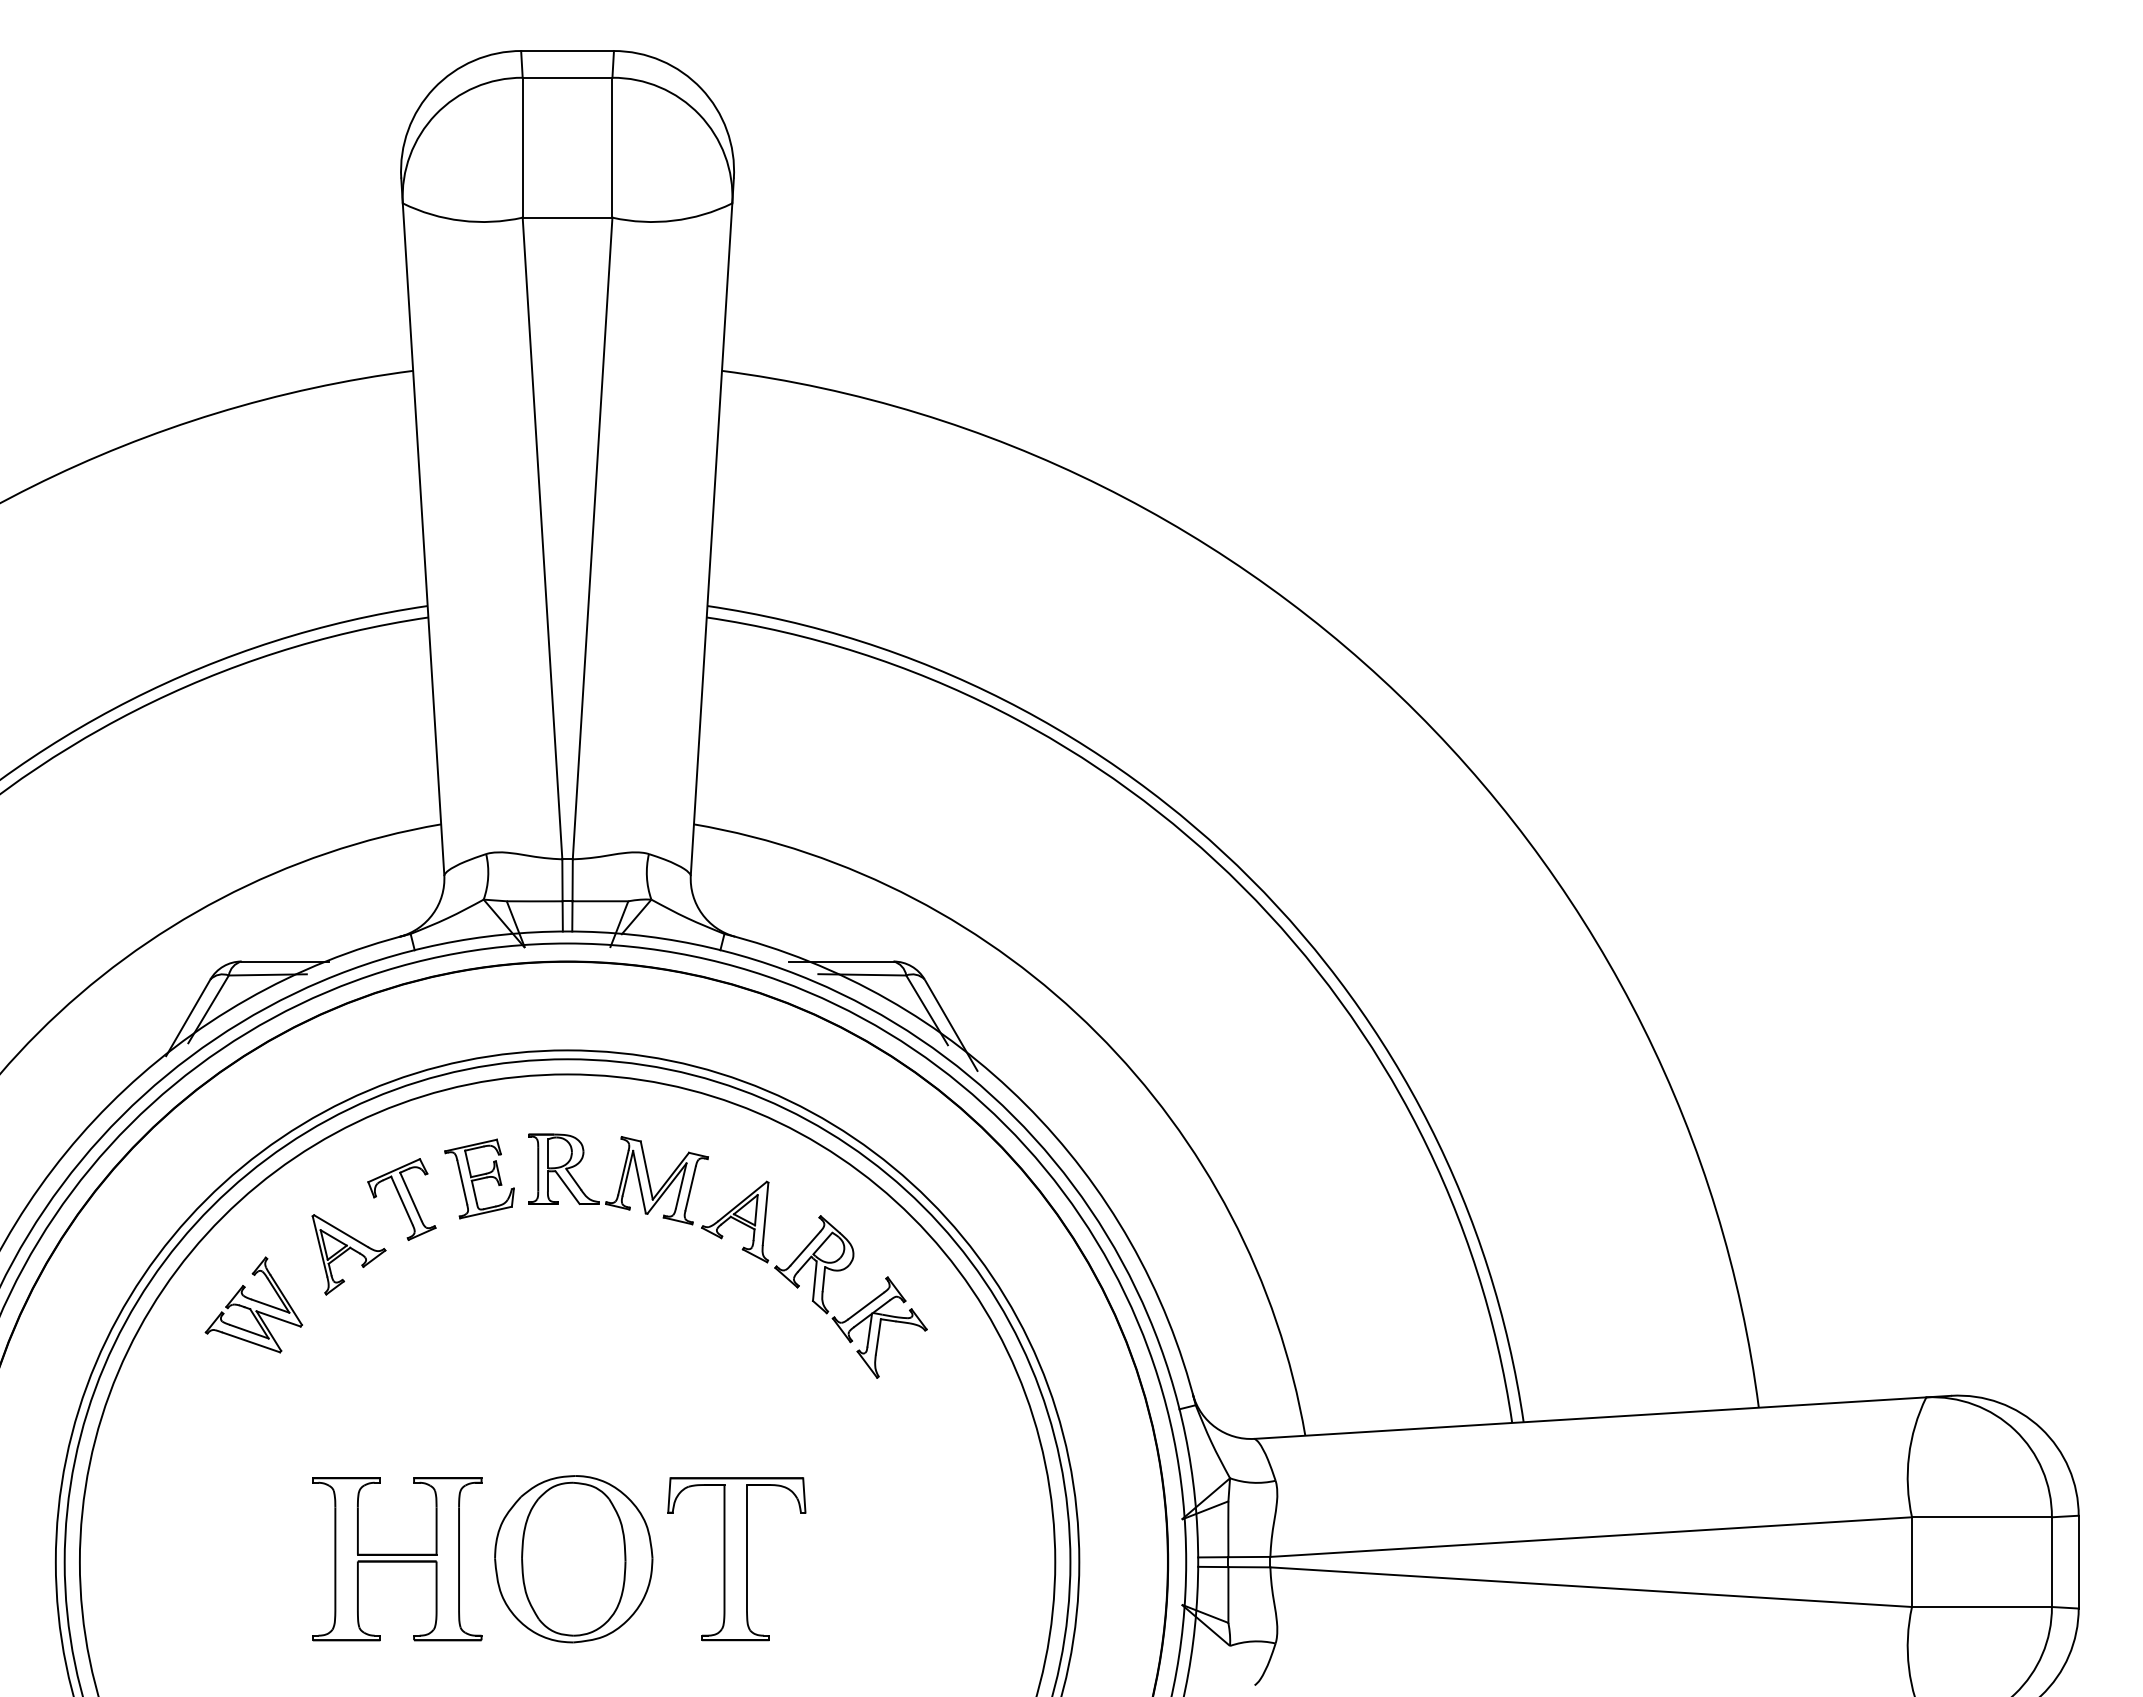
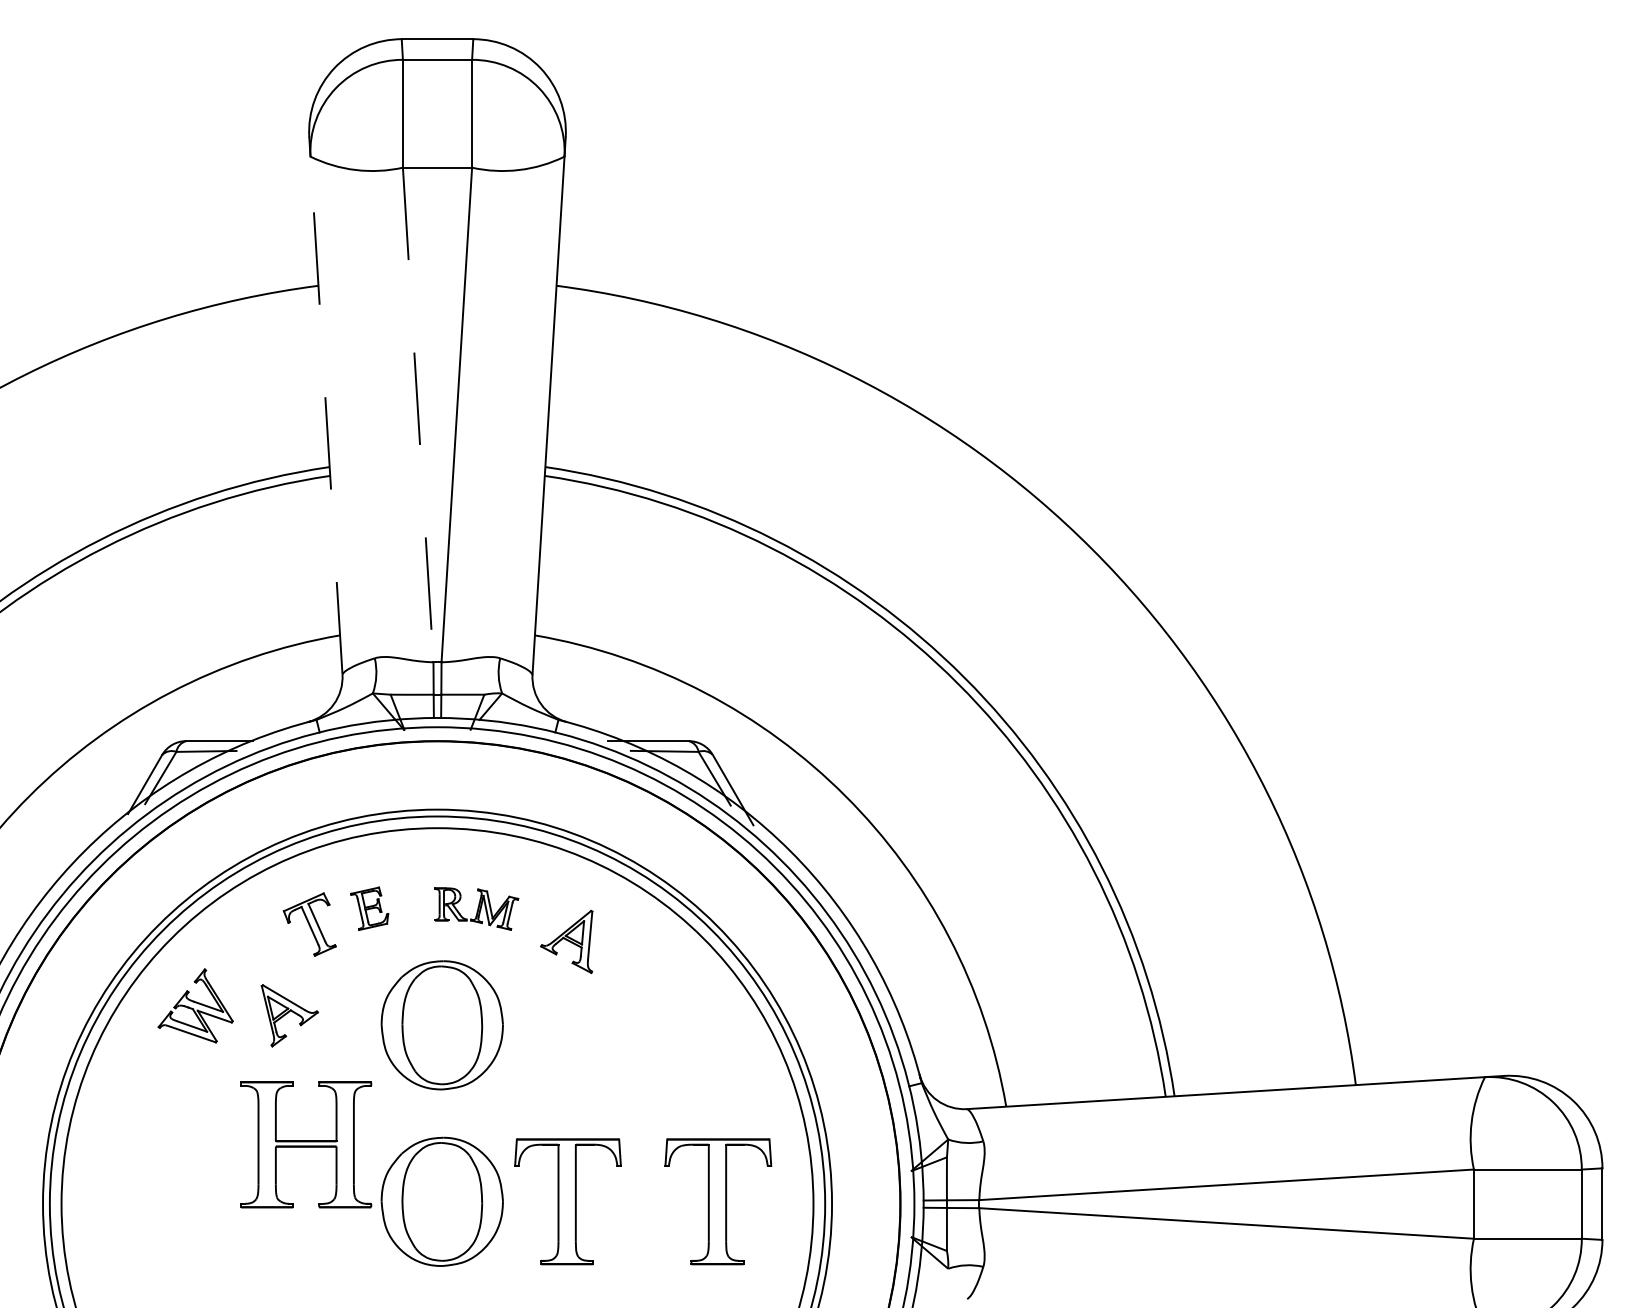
line: (423, 538) -> (326, 415), solid -> dashed
line: (542, 539) -> (418, 415), solid -> dashed
part: (479, 1178) -> (369, 908), size x0.7
part: (618, 1179) -> (476, 909), size x0.6
part: (348, 1254) -> (289, 1015), moved
part: (859, 1309) -> (662, 1009), removed
part: (573, 1330) -> (442, 1025), added
part: (397, 1559) -> (306, 1145), moved
part: (931, 1559) -> (718, 1202), added

